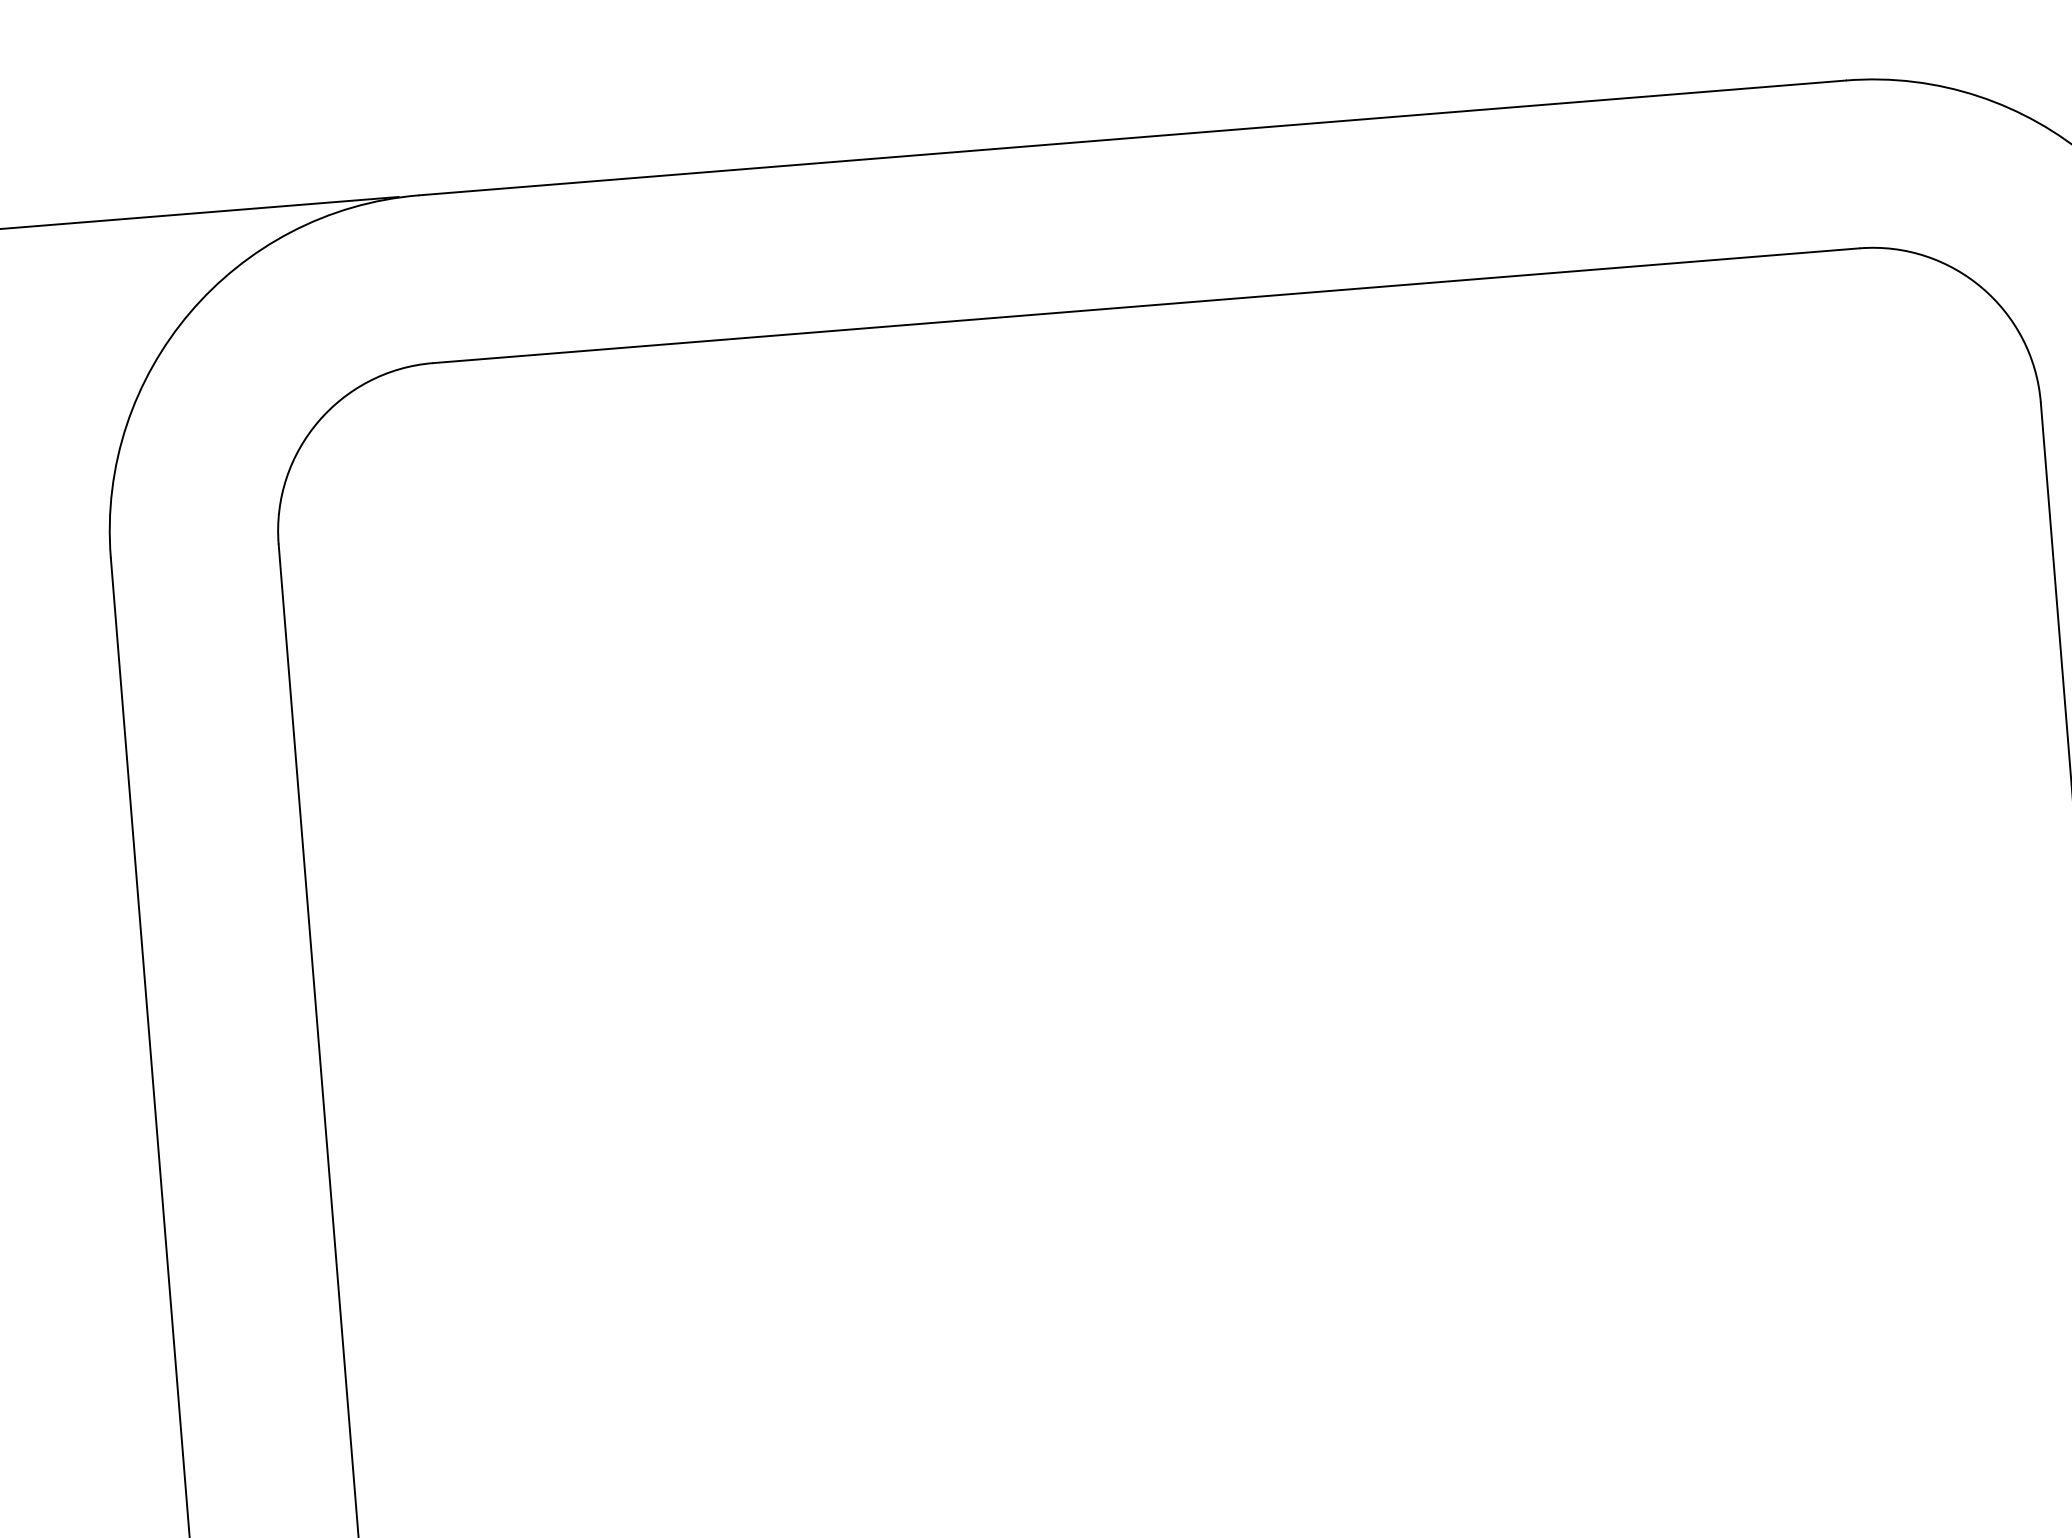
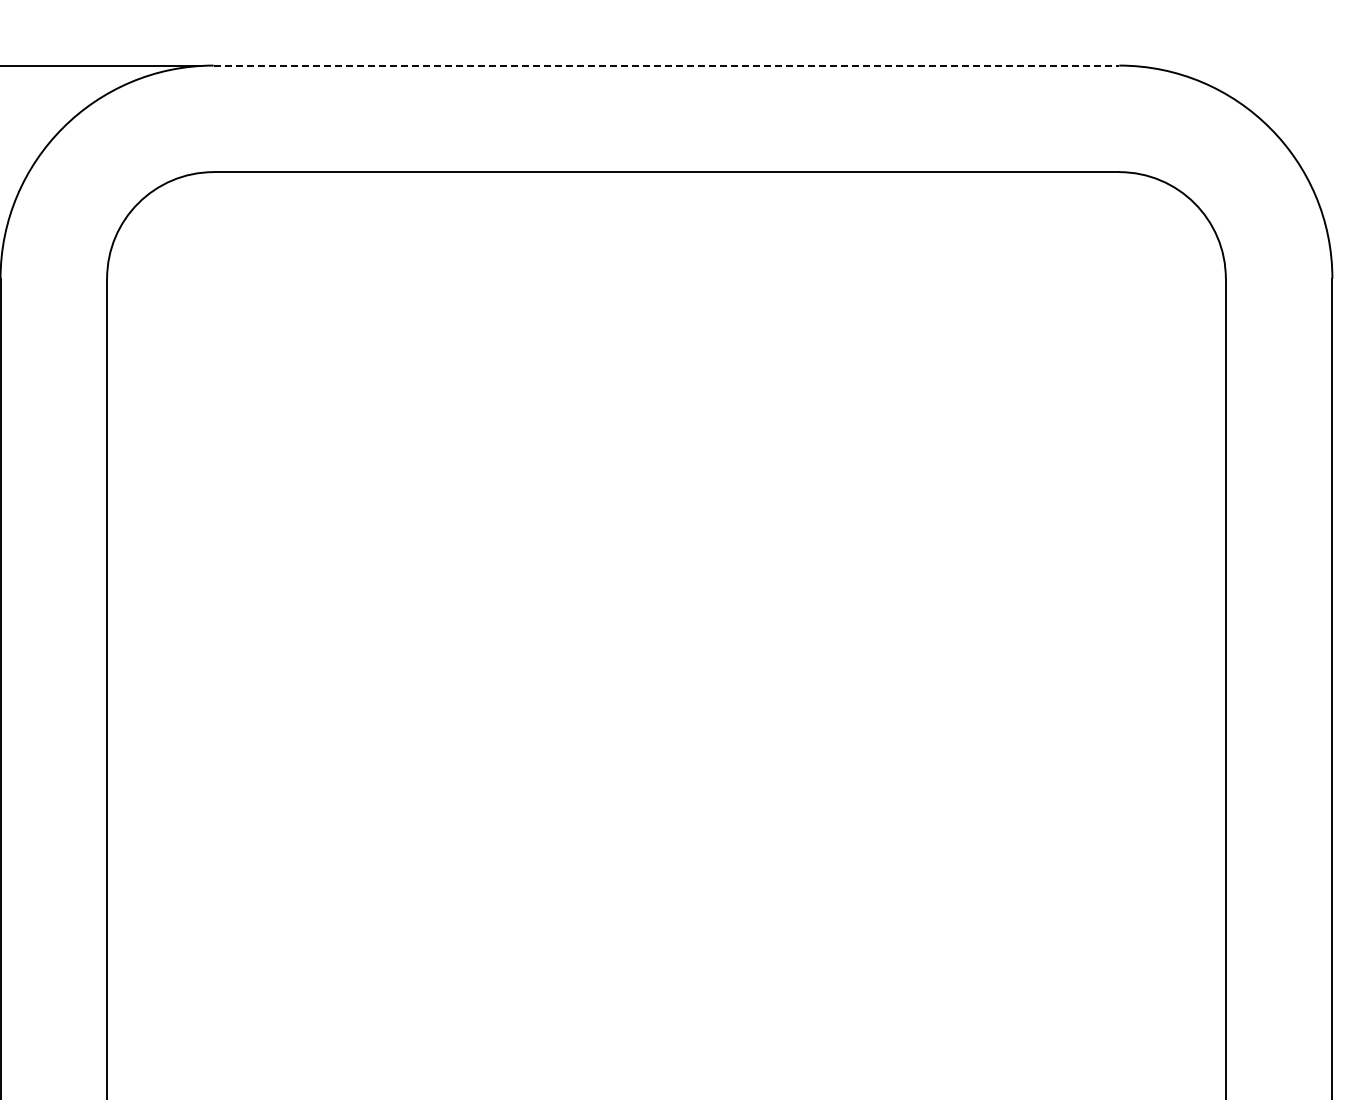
line: (1132, 137) -> (666, 65), solid -> dashed

